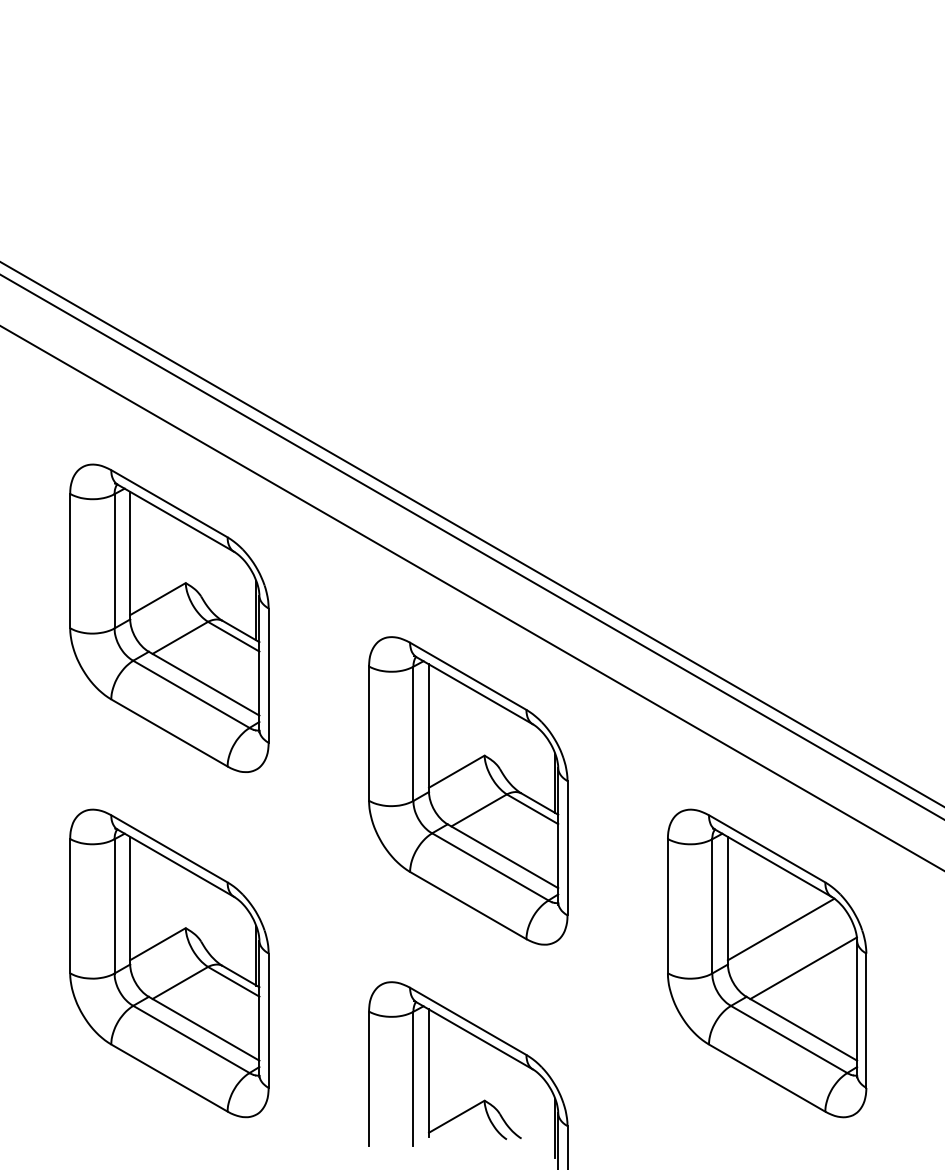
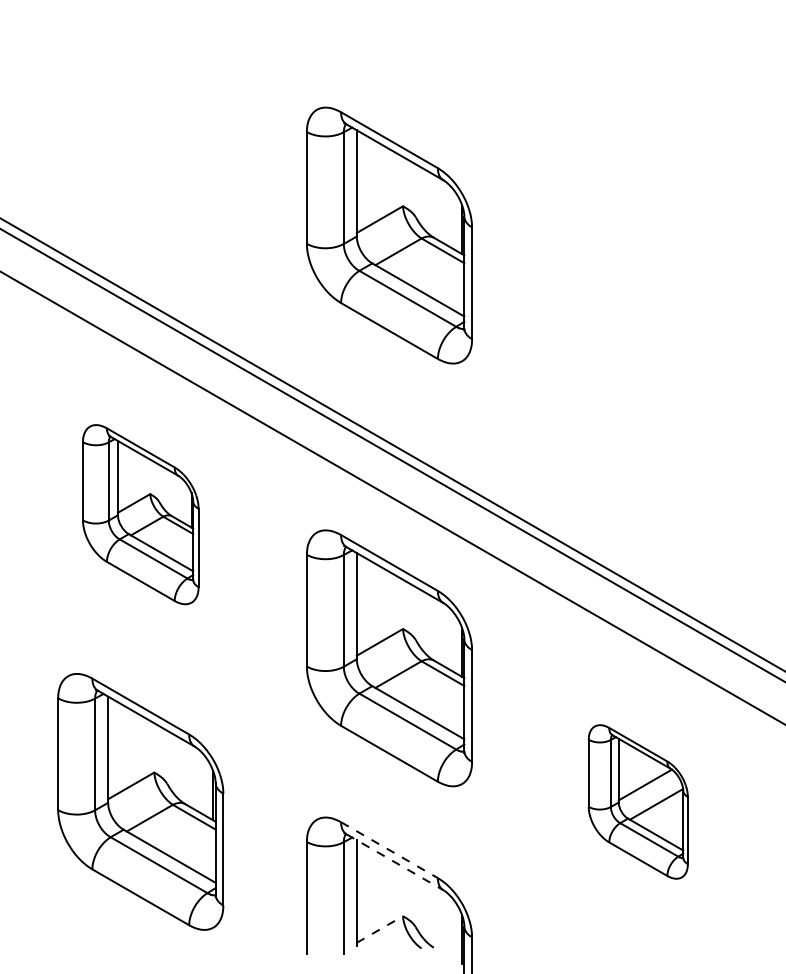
part: (468, 282) -> (389, 235), added
part: (169, 617) -> (140, 514), size x0.7
part: (767, 963) -> (638, 801), size x0.6
line: (468, 1021) -> (389, 850), solid -> dashed
line: (475, 1036) -> (395, 862), solid -> dashed
line: (457, 1116) -> (380, 929), solid -> dashed

